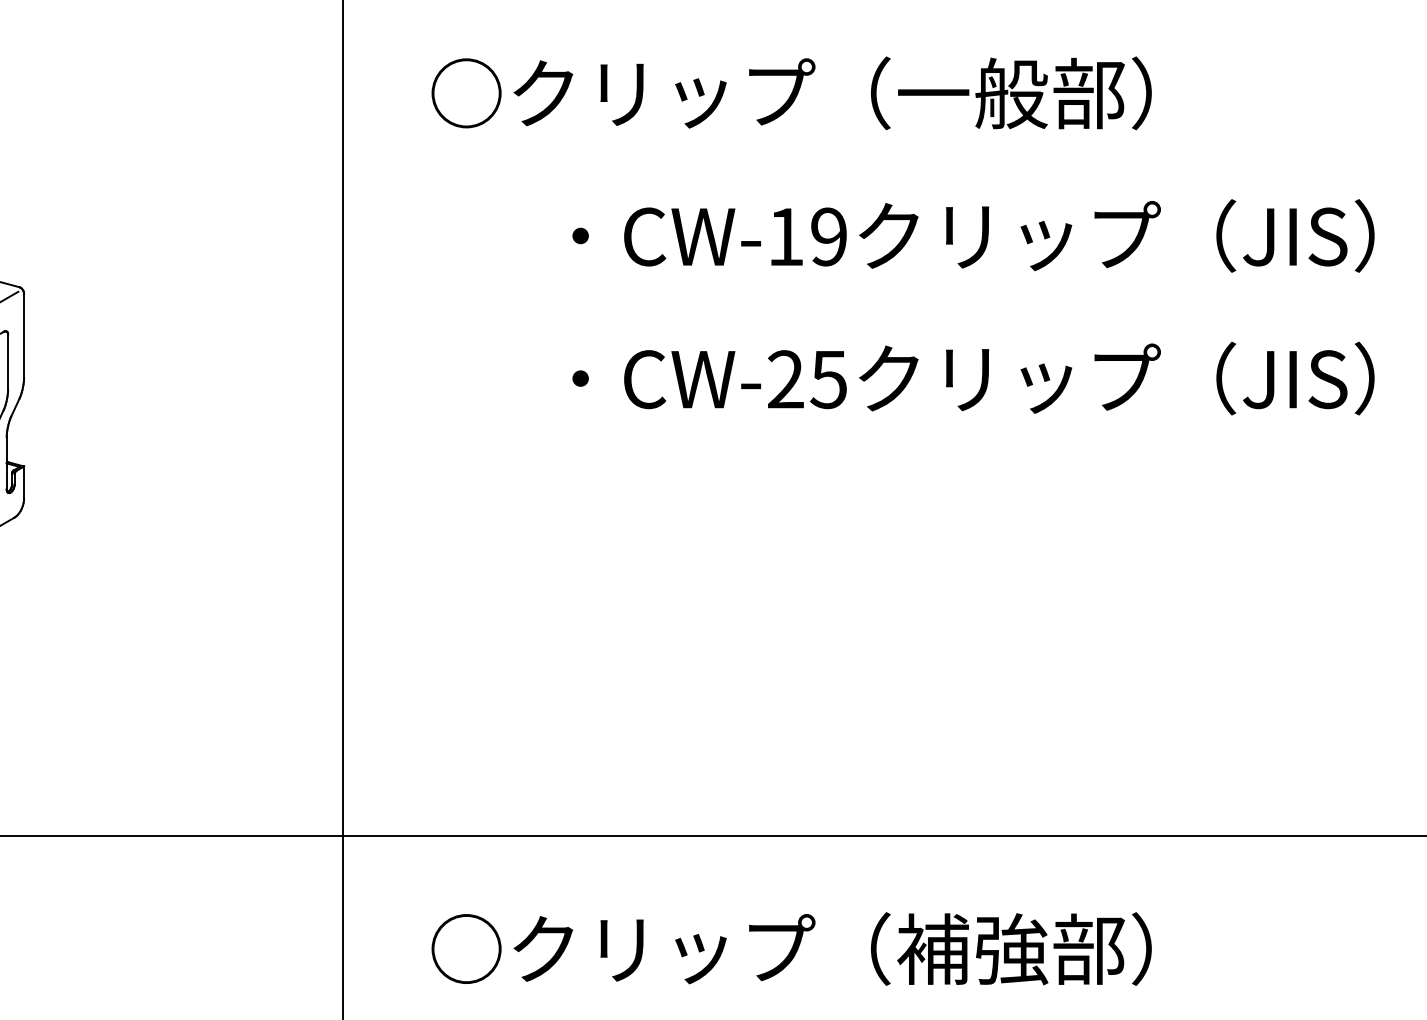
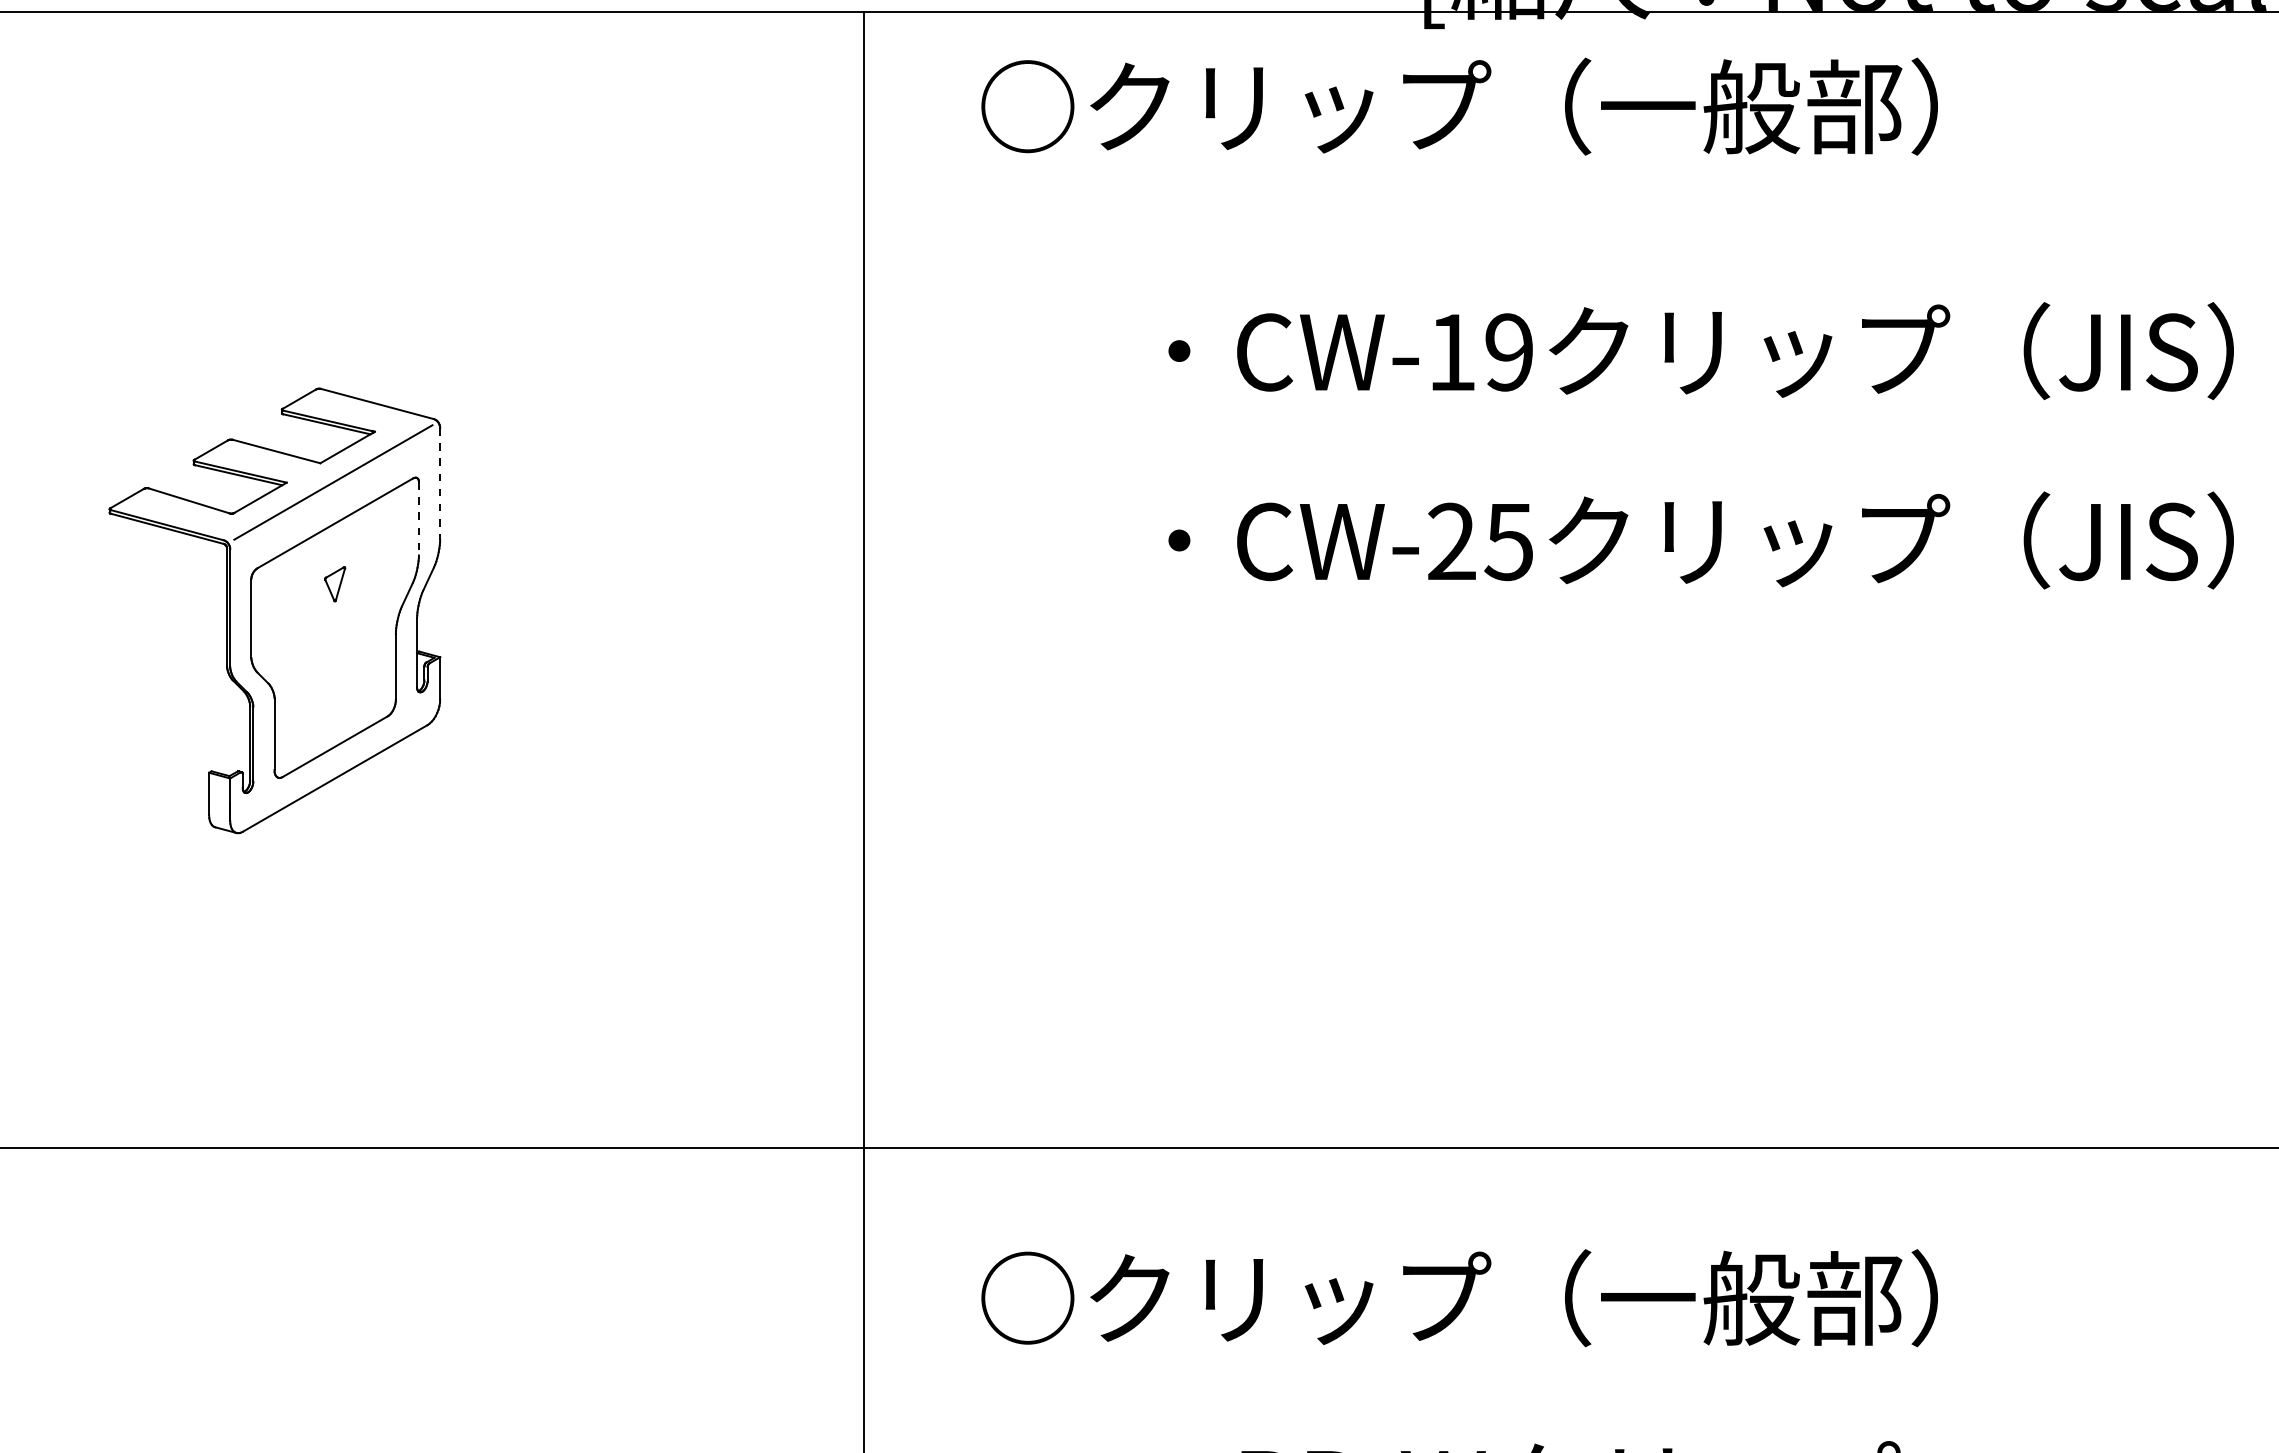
text: (791, 93) -> (1459, 106), moved
line: (24, 335) -> (440, 483), solid -> dashed
line: (7, 362) -> (418, 518), solid -> dashed
text: (972, 949) -> (1699, 1298), ○クリップ（補強部） -> ○クリップ（一般部）

